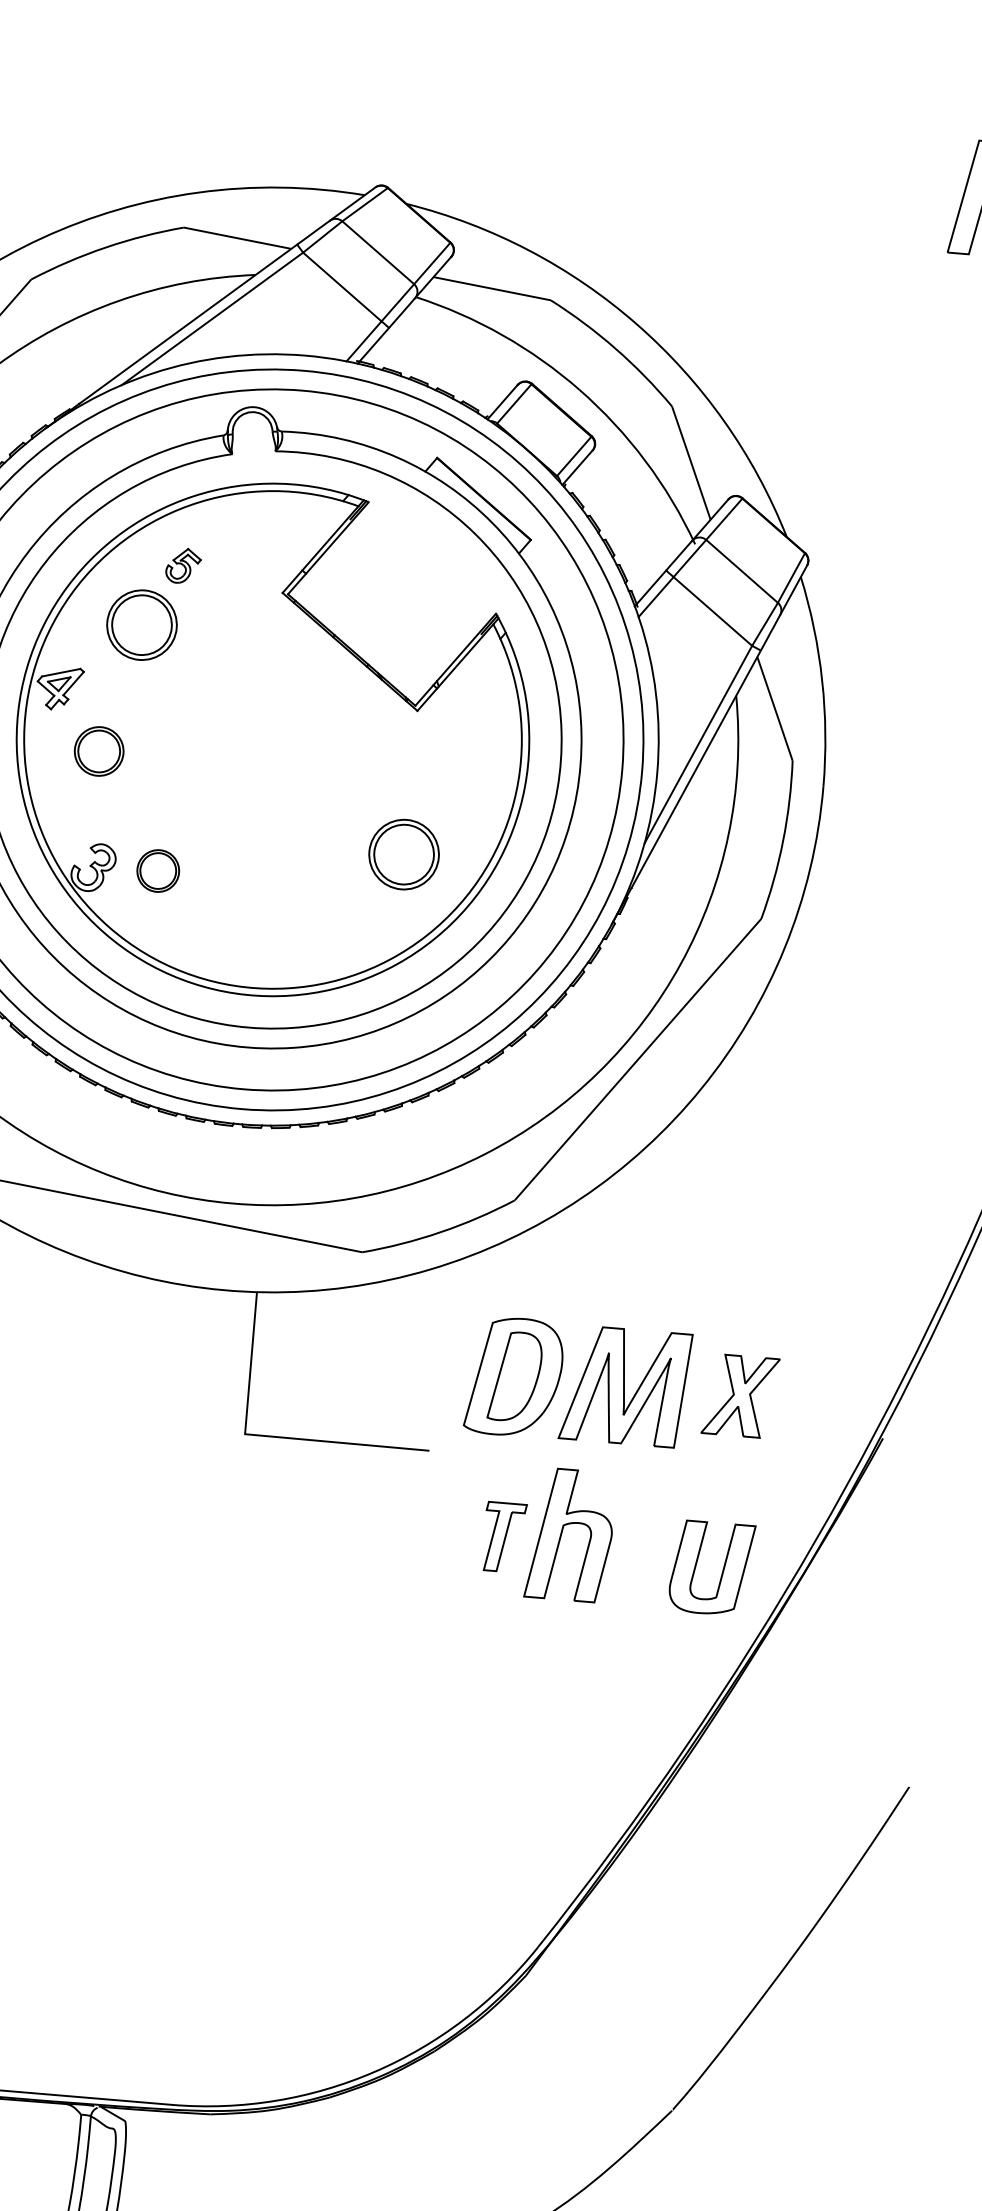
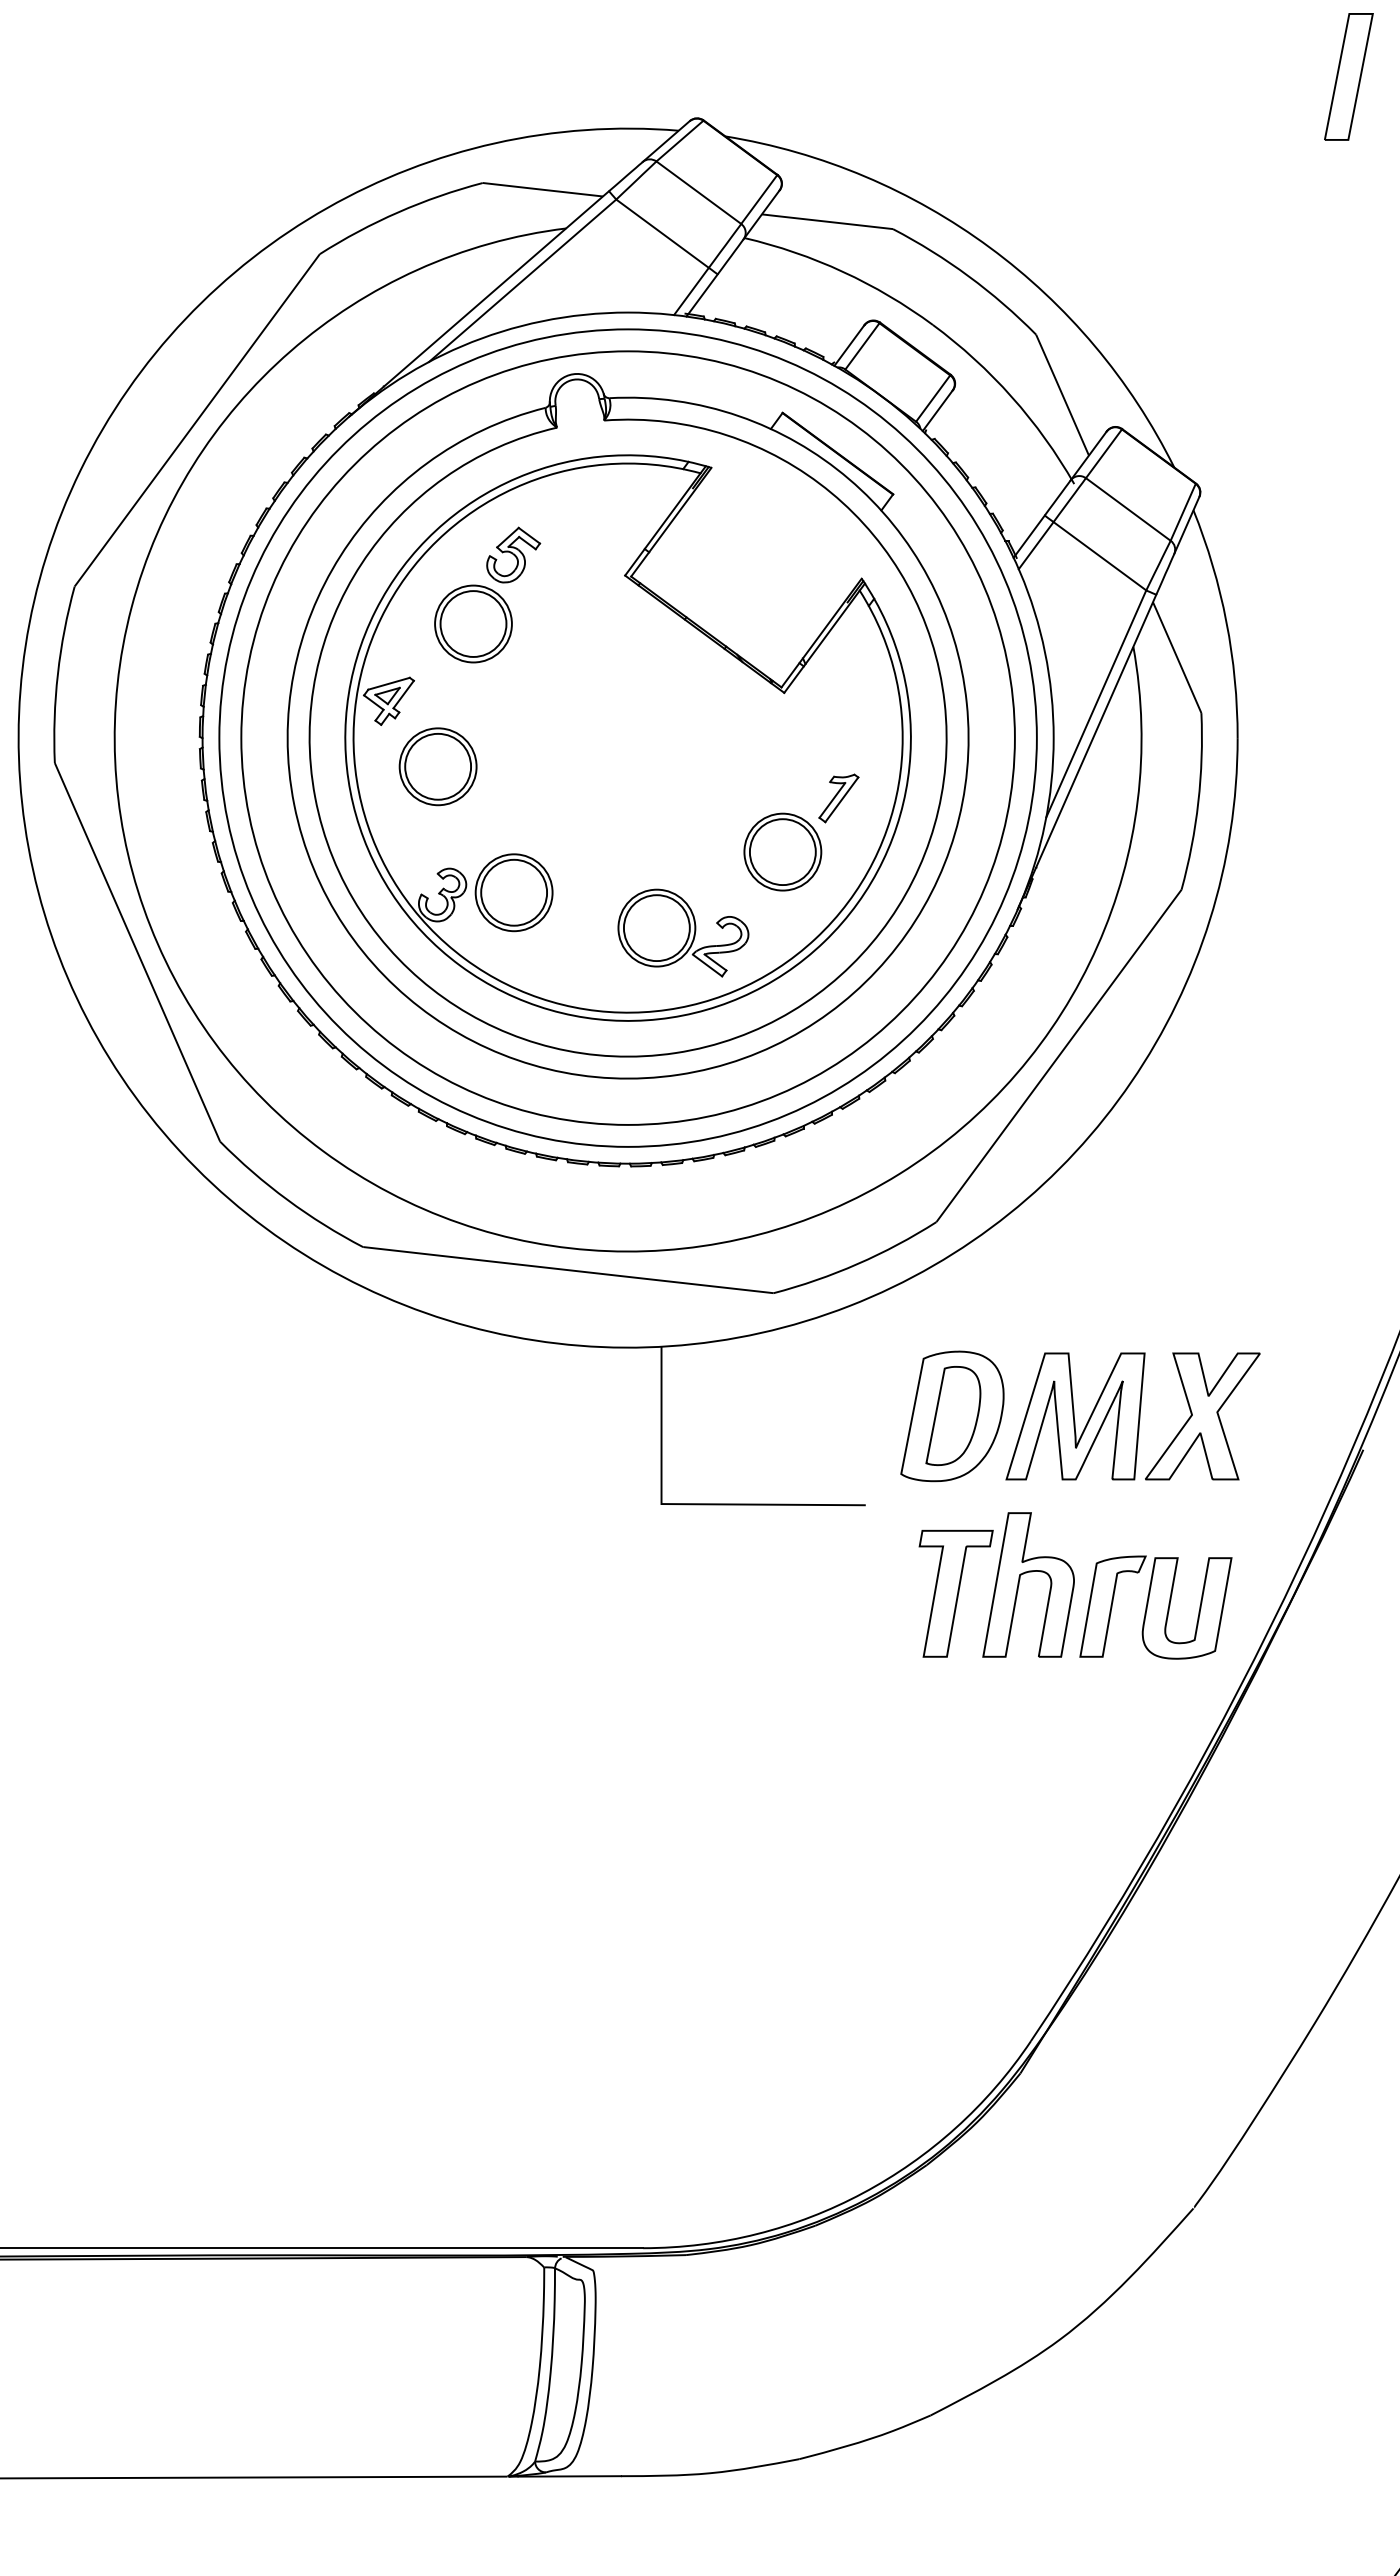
part: (183, 565) -> (513, 554), size x1.43
part: (98, 751) -> (437, 766), size x1.43
part: (458, 810) -> (838, 798), added
part: (157, 870) -> (513, 892), size x1.67
part: (308, 919) -> (683, 932), added
part: (740, 1396) -> (1202, 1416), size x1.43
part: (503, 1537) -> (955, 1593), size x1.67
part: (644, 1560) -> (1112, 1606), added

